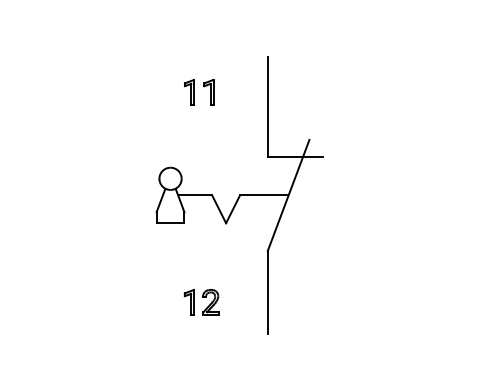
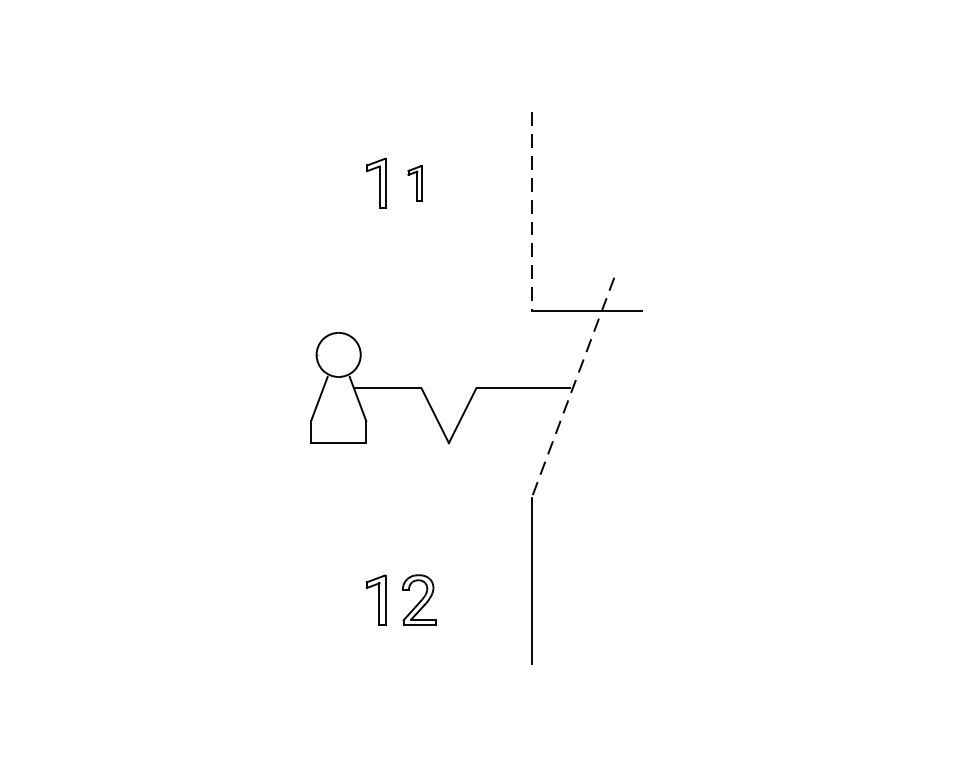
part: (208, 92) -> (413, 183), size x0.7
line: (267, 106) -> (531, 211), solid -> dashed
line: (288, 195) -> (572, 388), solid -> dashed

